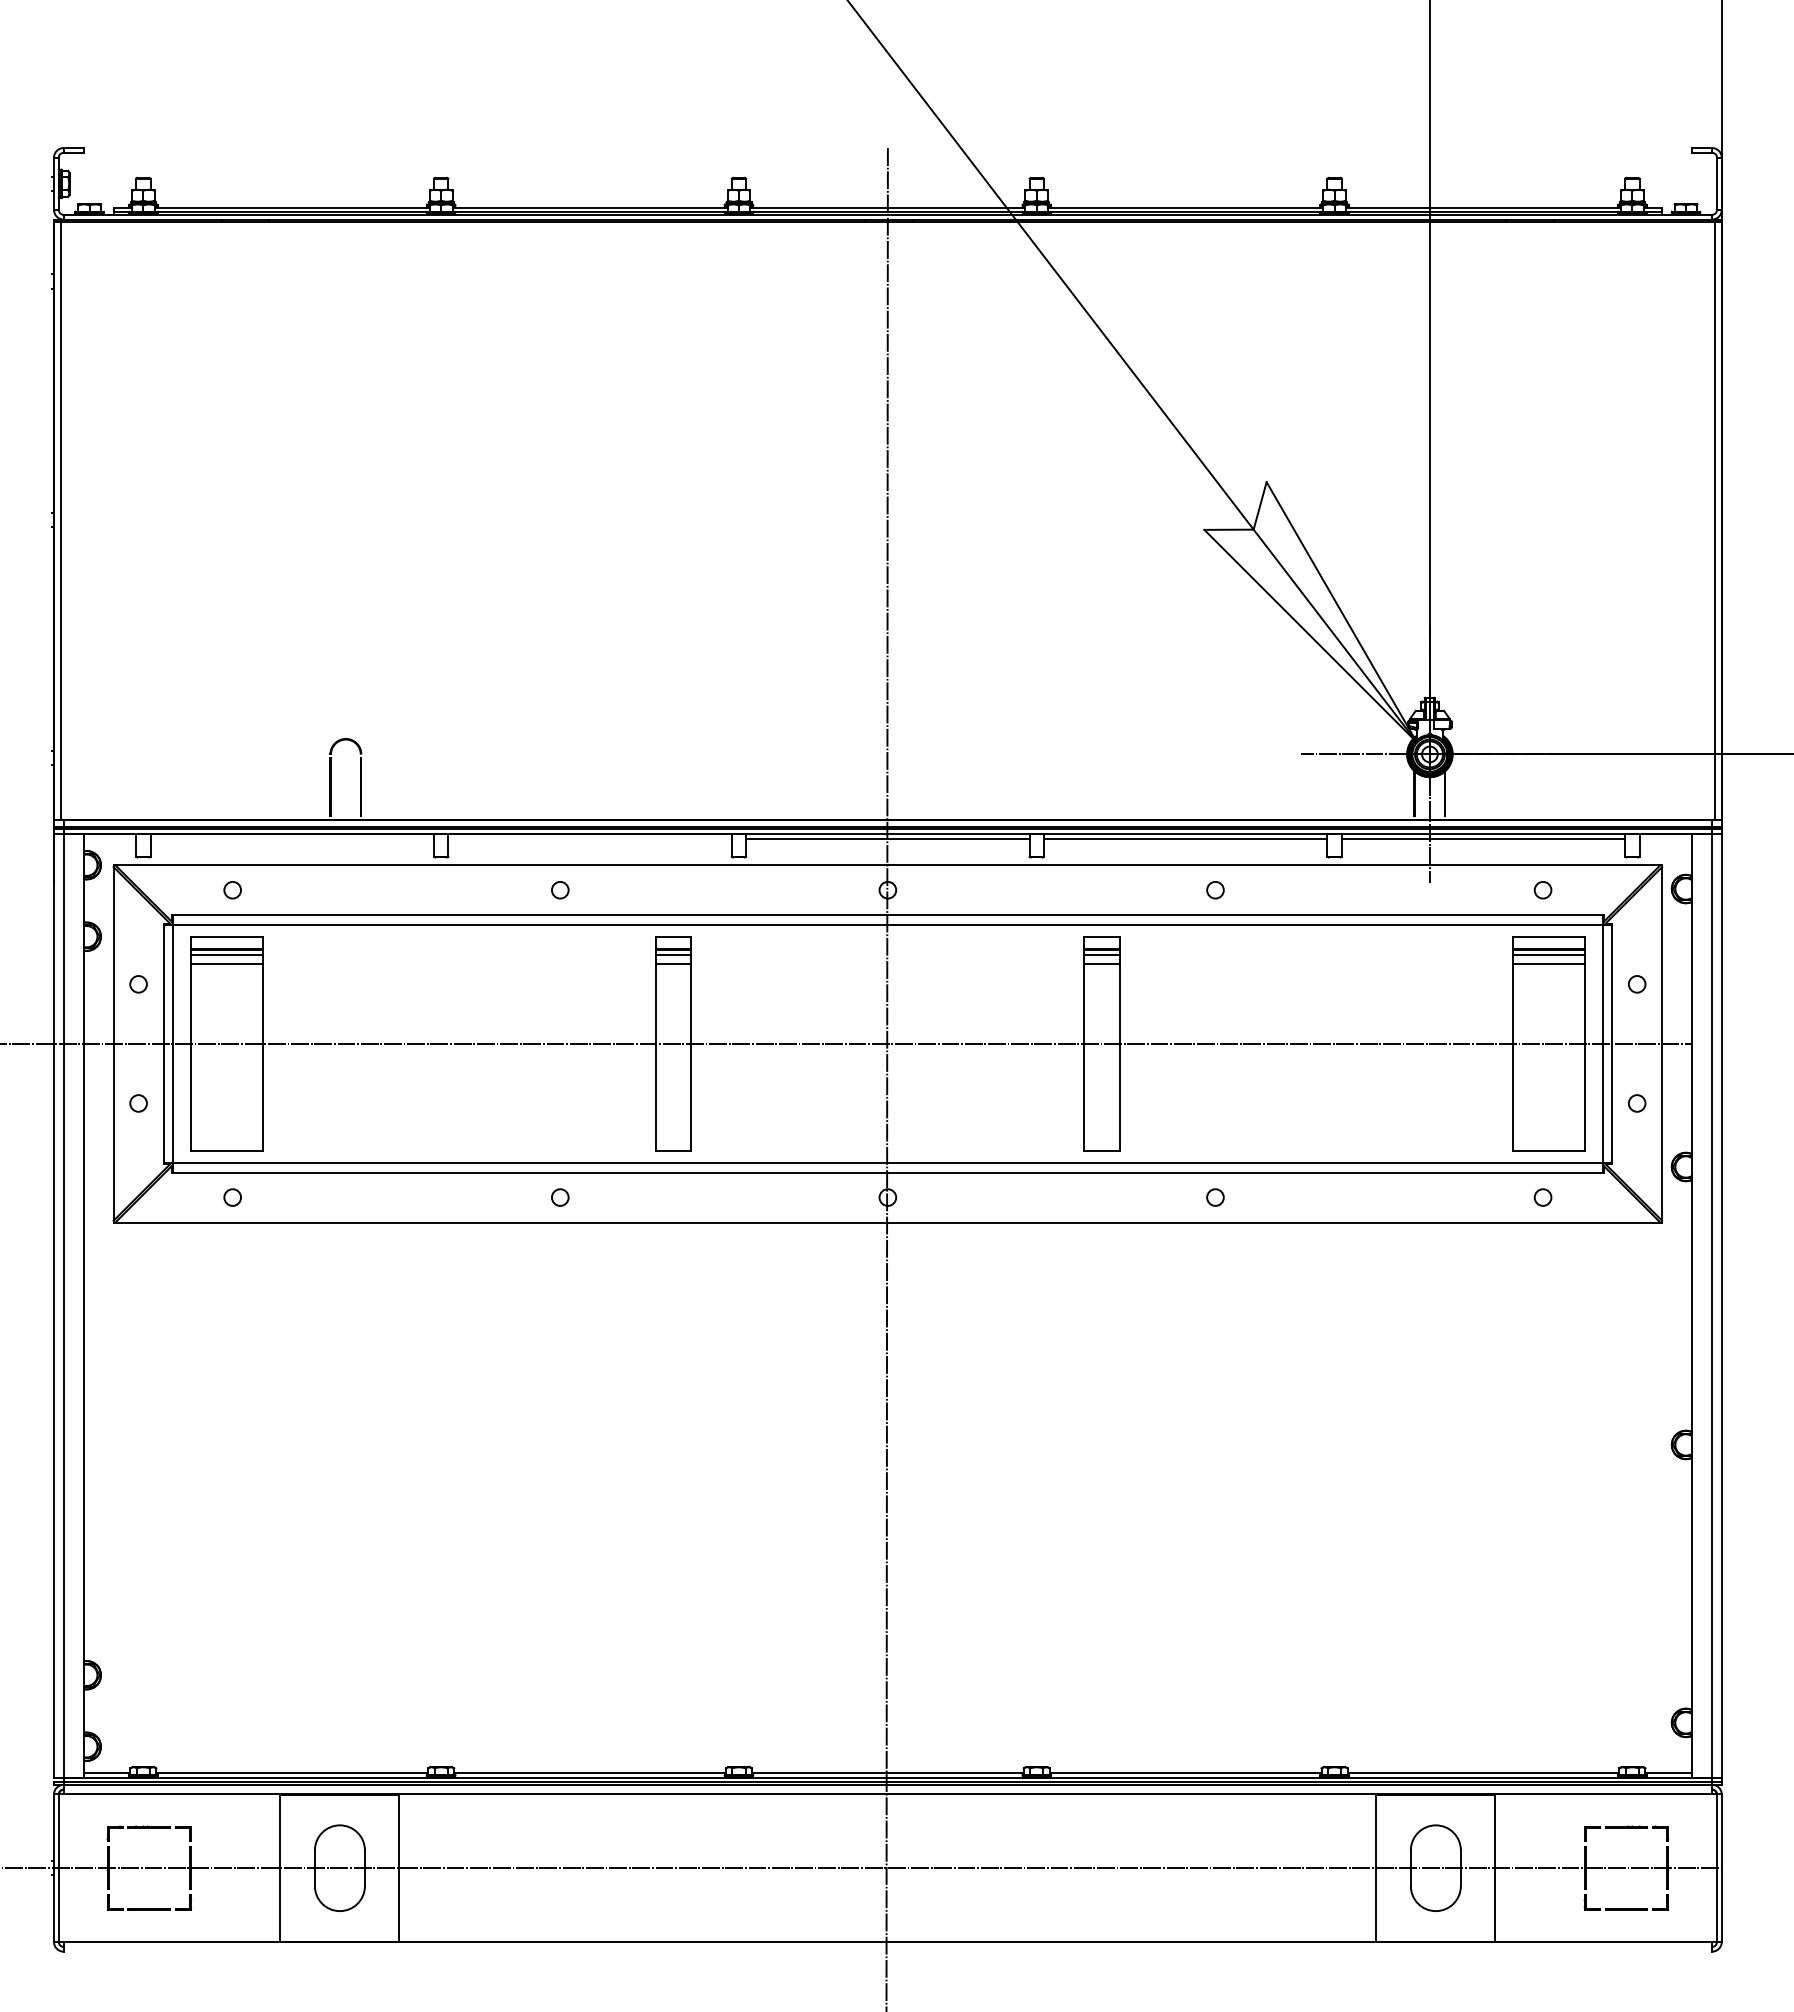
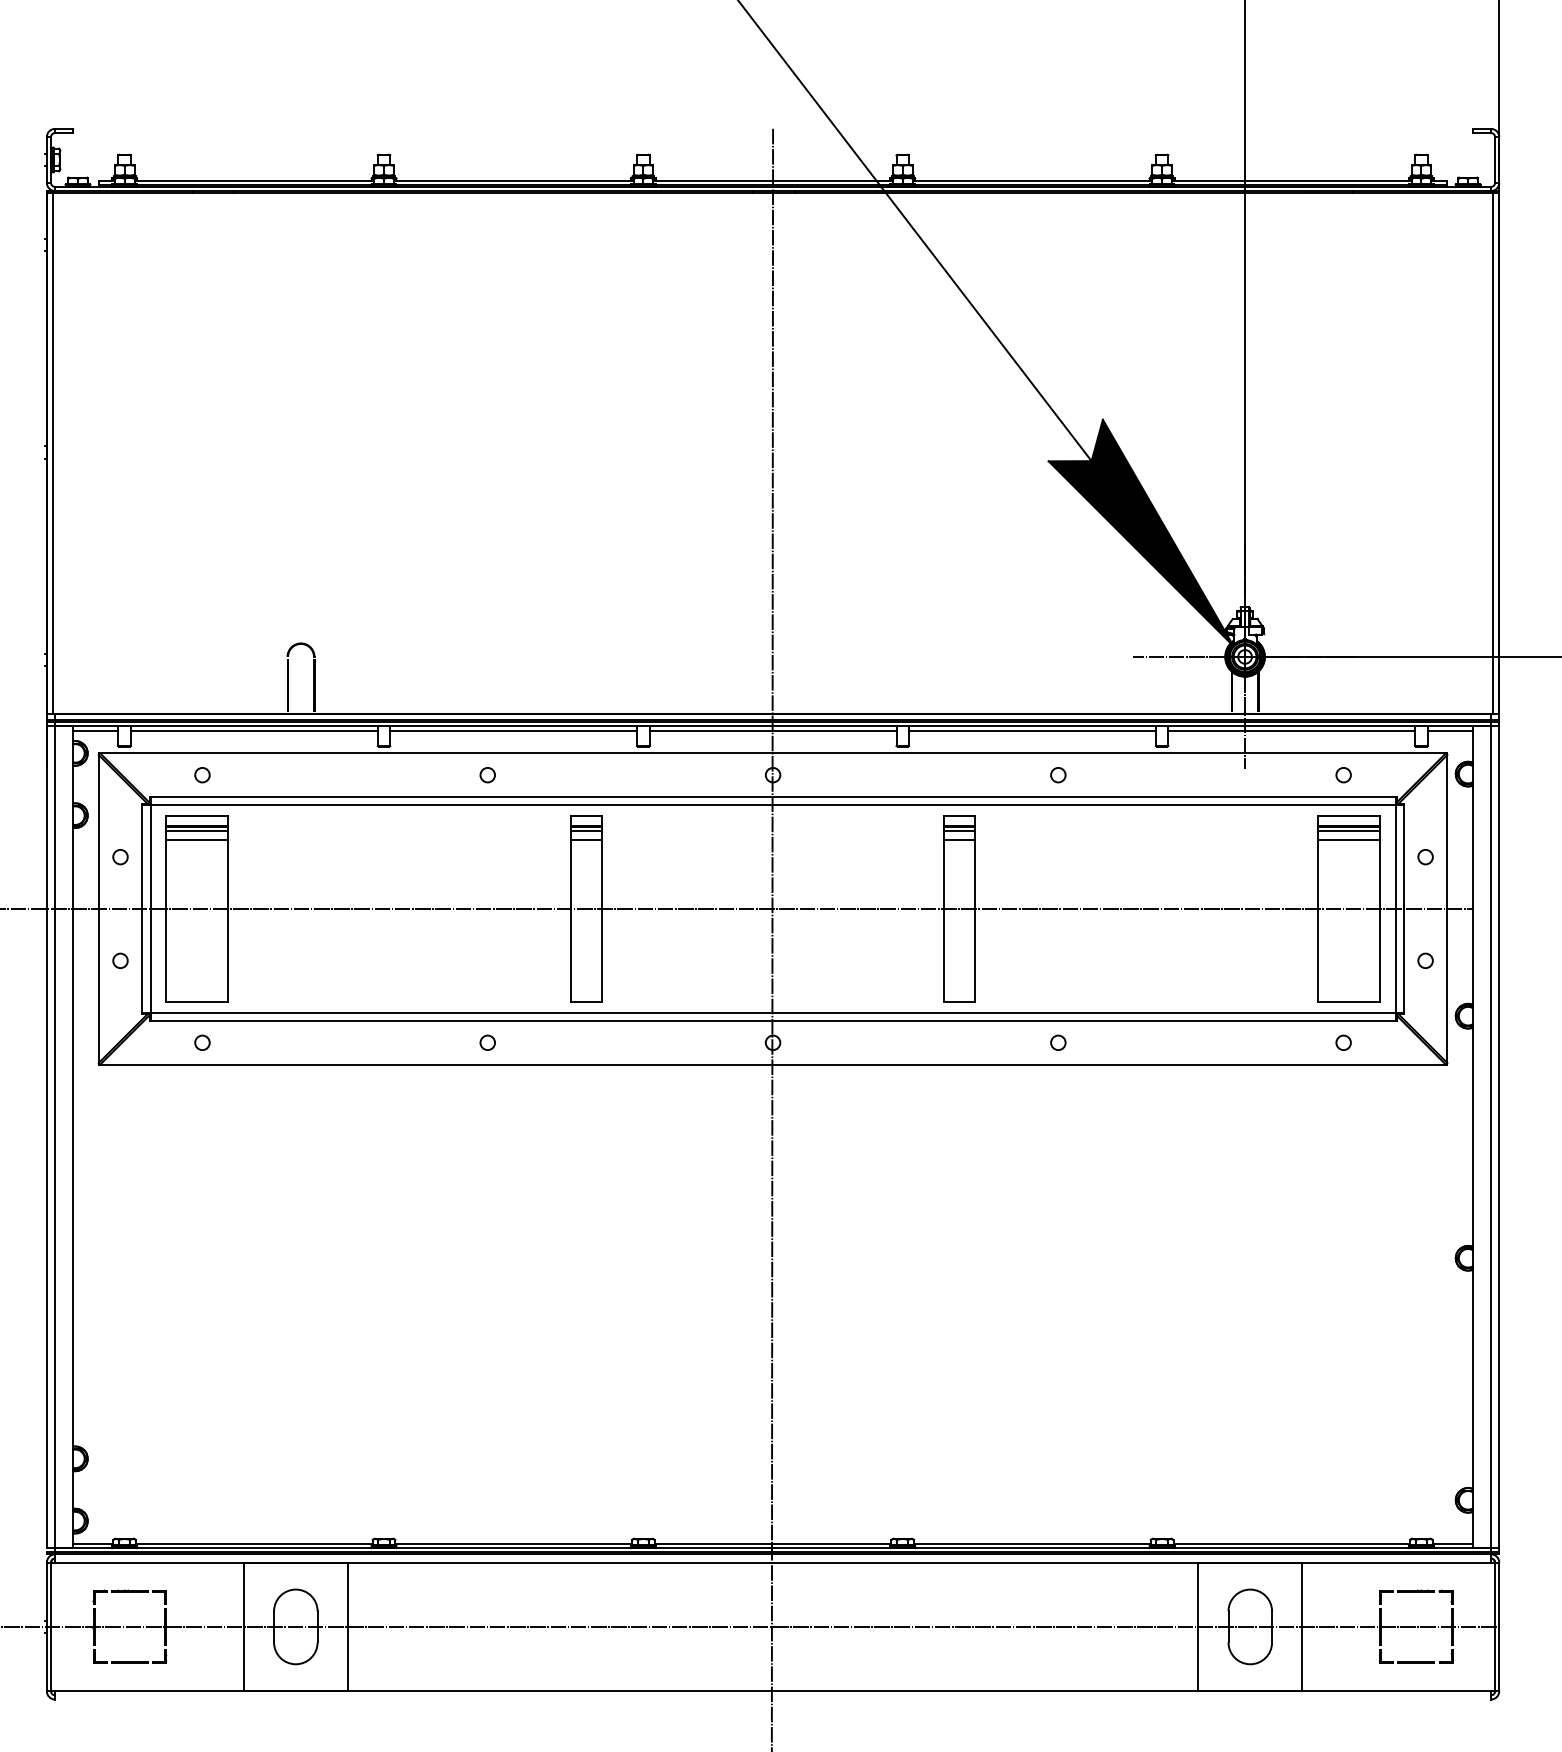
fill: (1310, 612) -> (1141, 533), added
line: (109, 839) -> (95, 730), added
line: (292, 839) -> (254, 730), added
line: (589, 839) -> (513, 730), added
line: (1665, 839) -> (1450, 730), added

